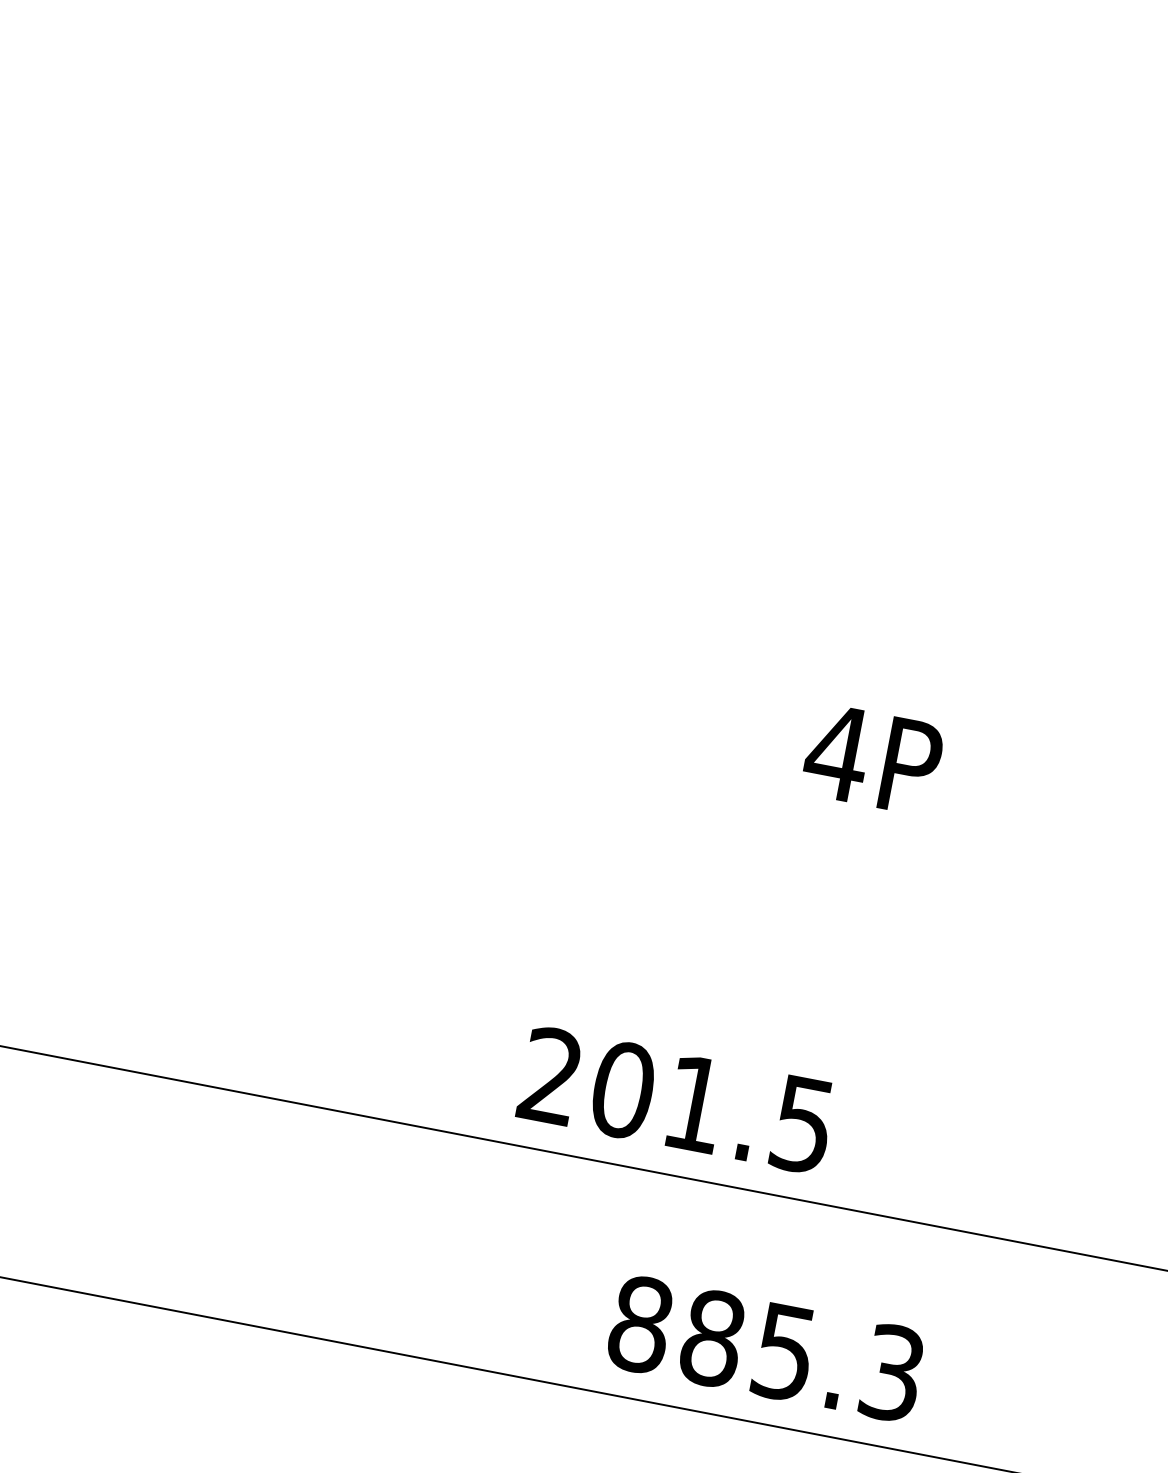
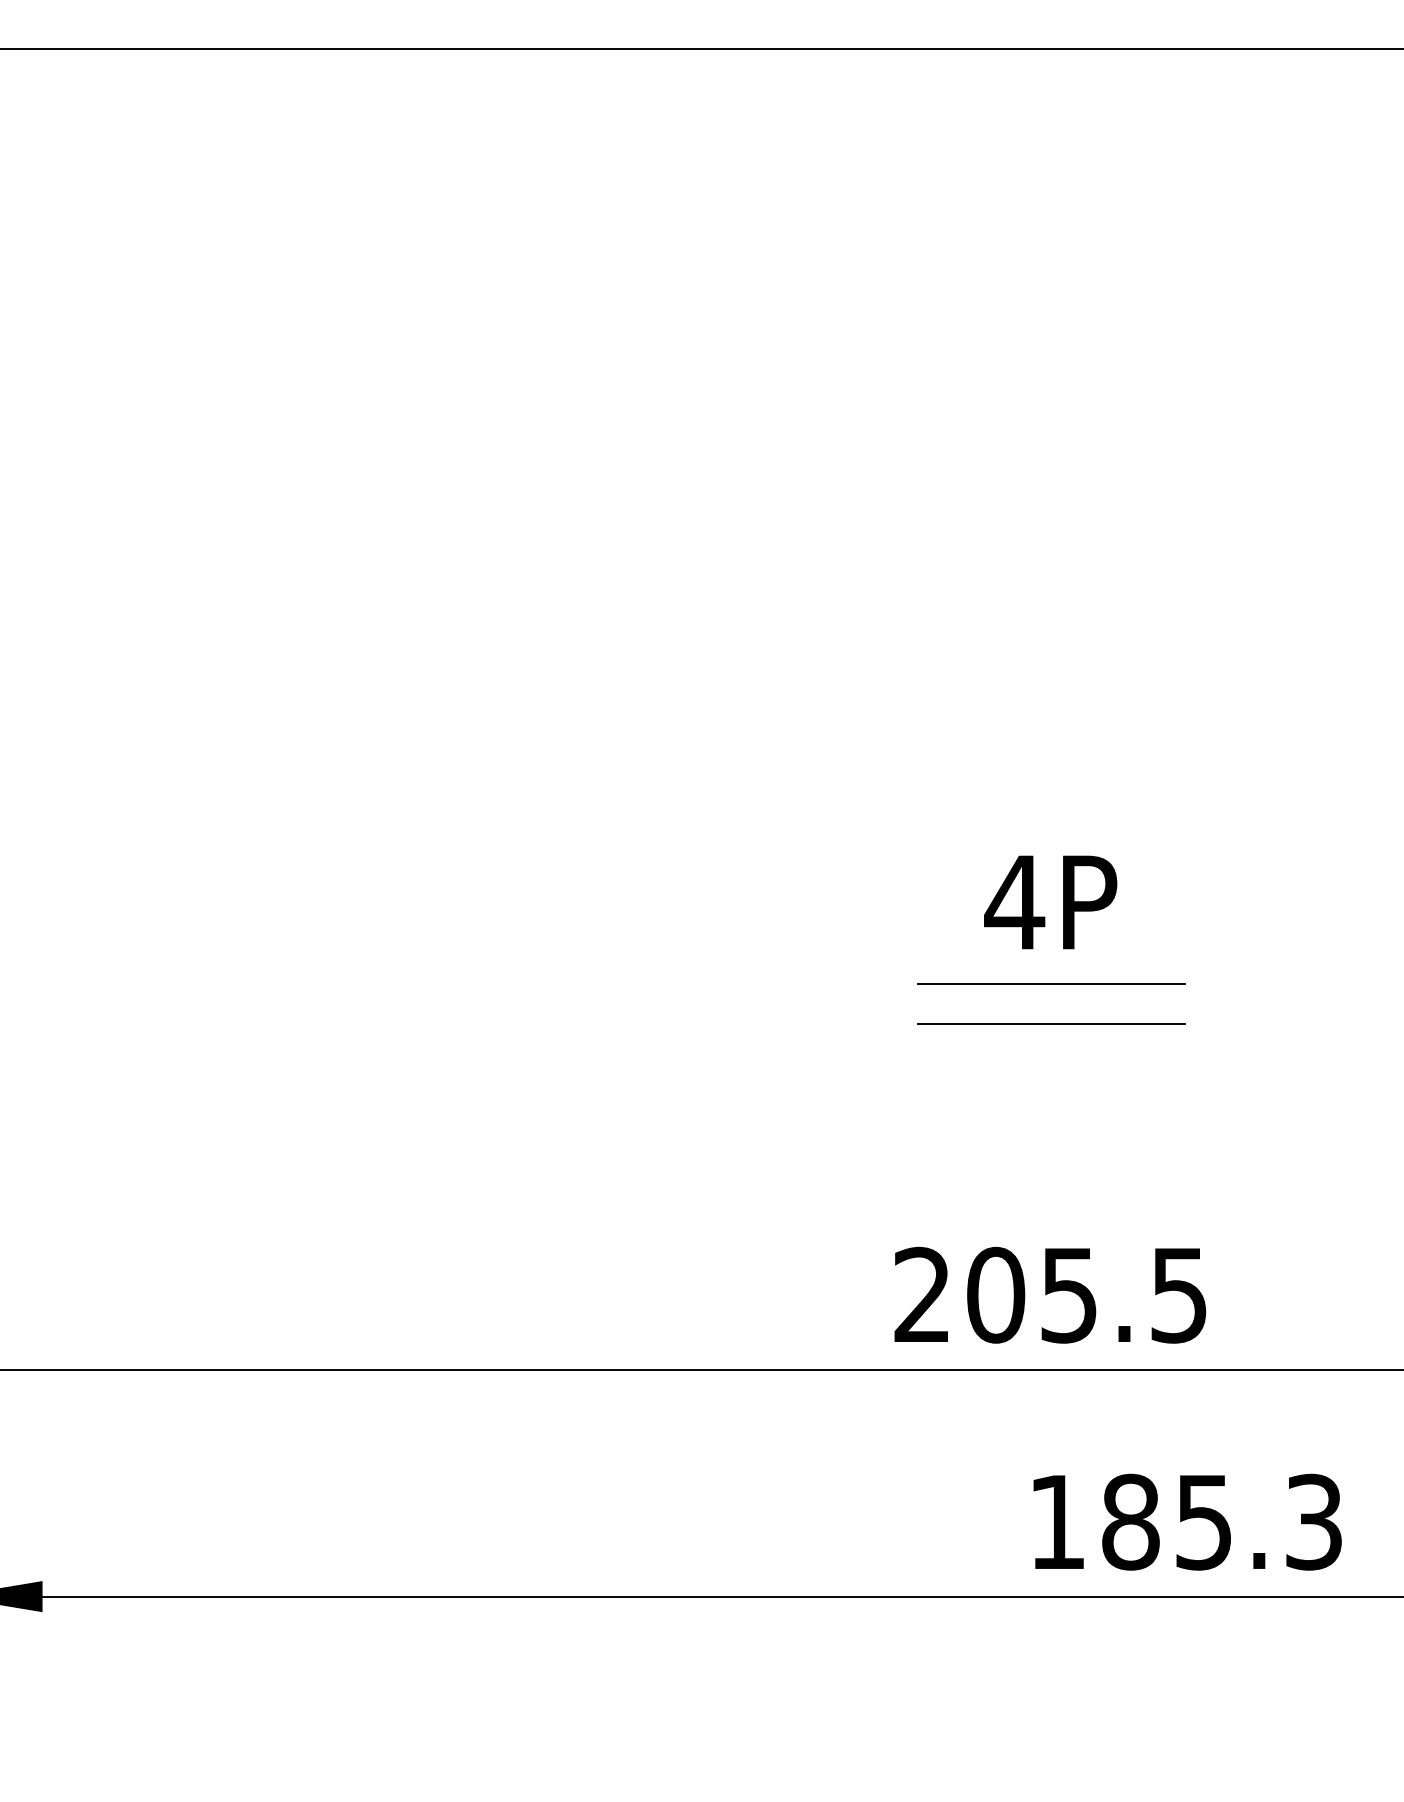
text: (872, 759) -> (1050, 902), moved
line: (735, 794) -> (1050, 983), added
line: (728, 833) -> (1050, 1023), added
text: (694, 1104) -> (1068, 1295), 201.5 -> 205.5
text: (640, 1323) -> (1057, 1521), 885.3 -> 185.3

